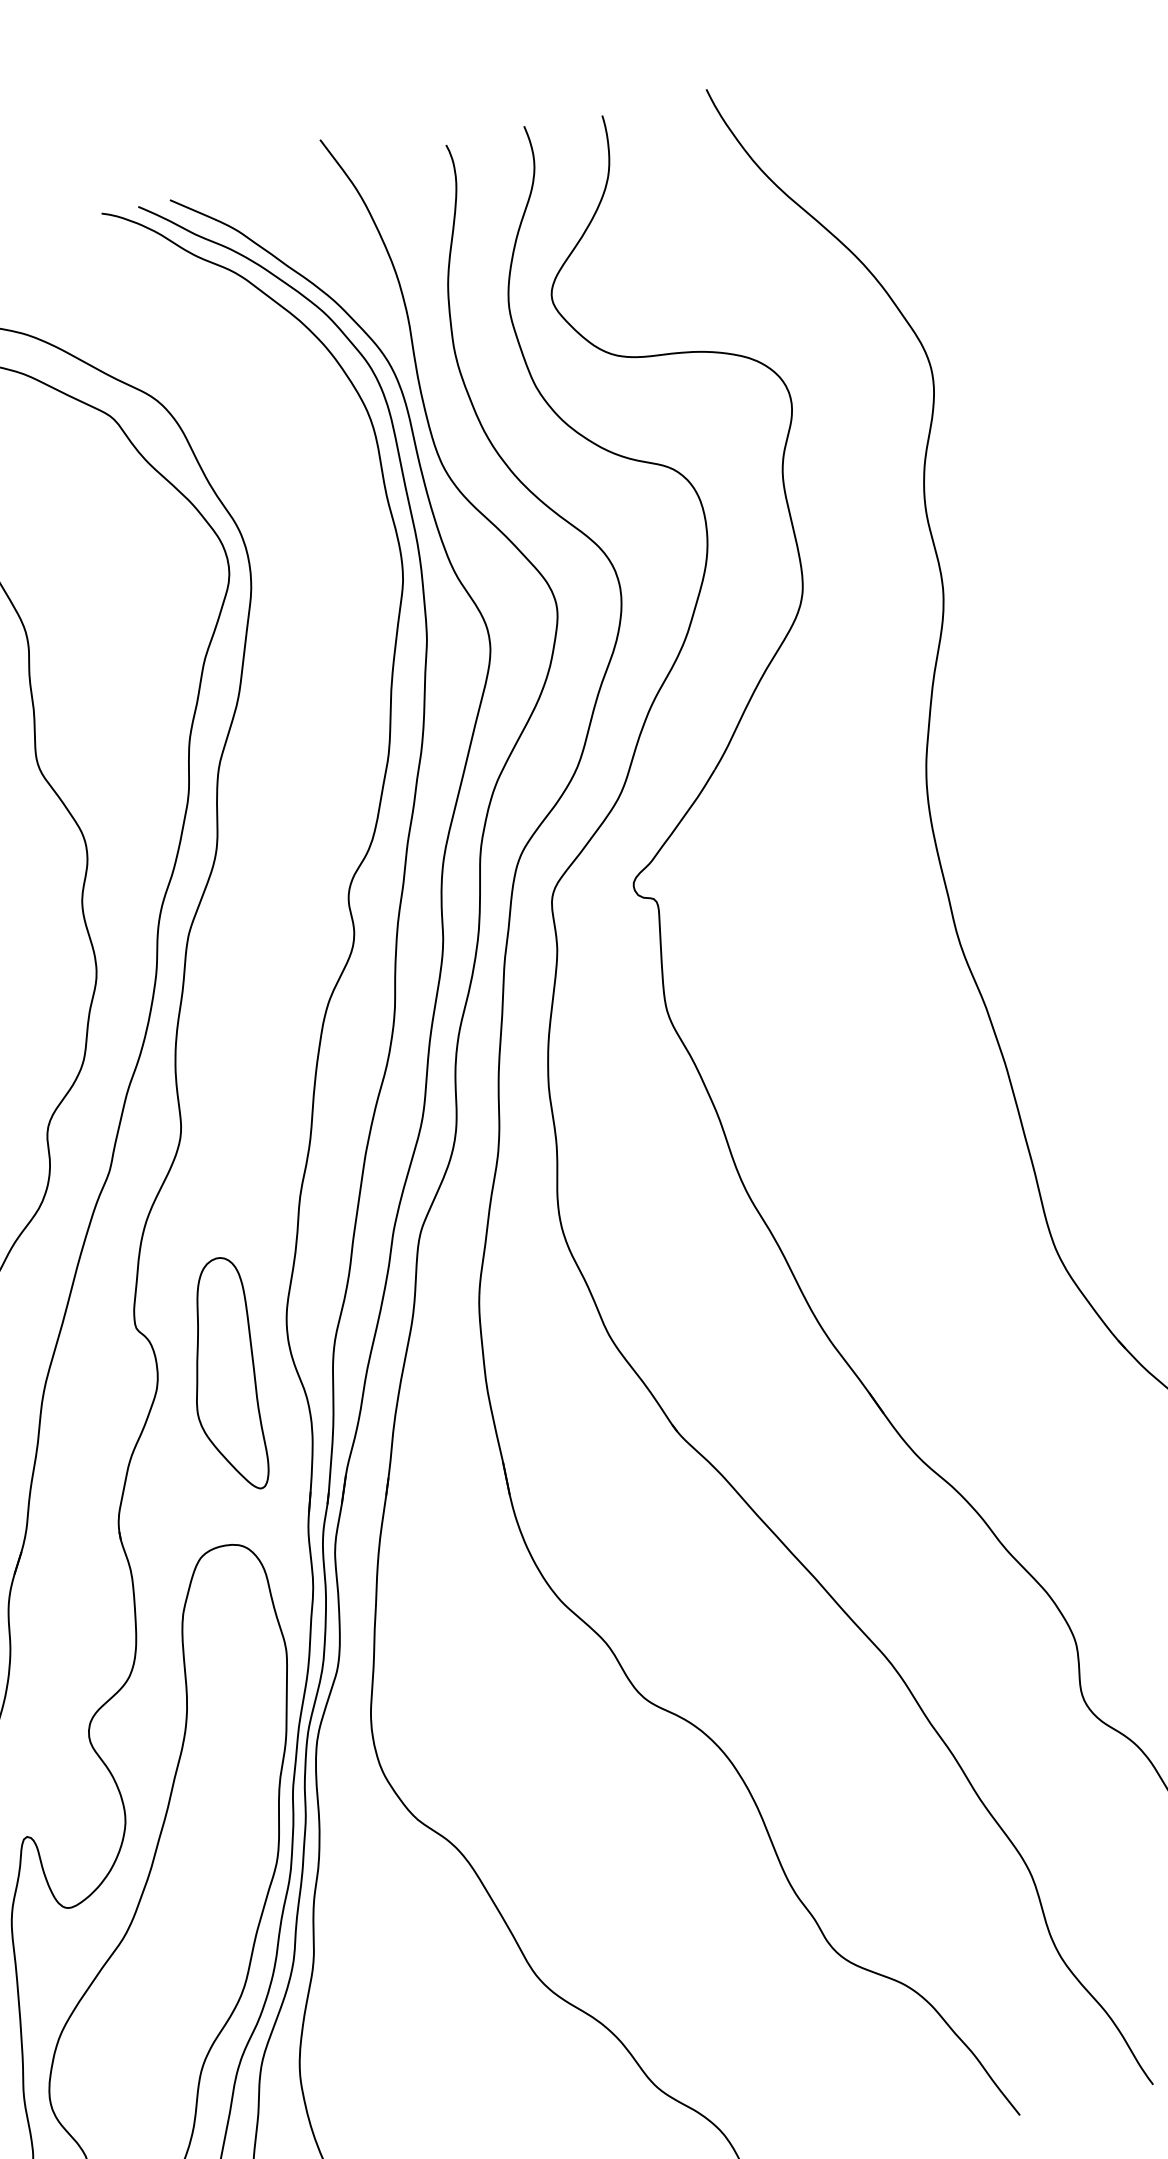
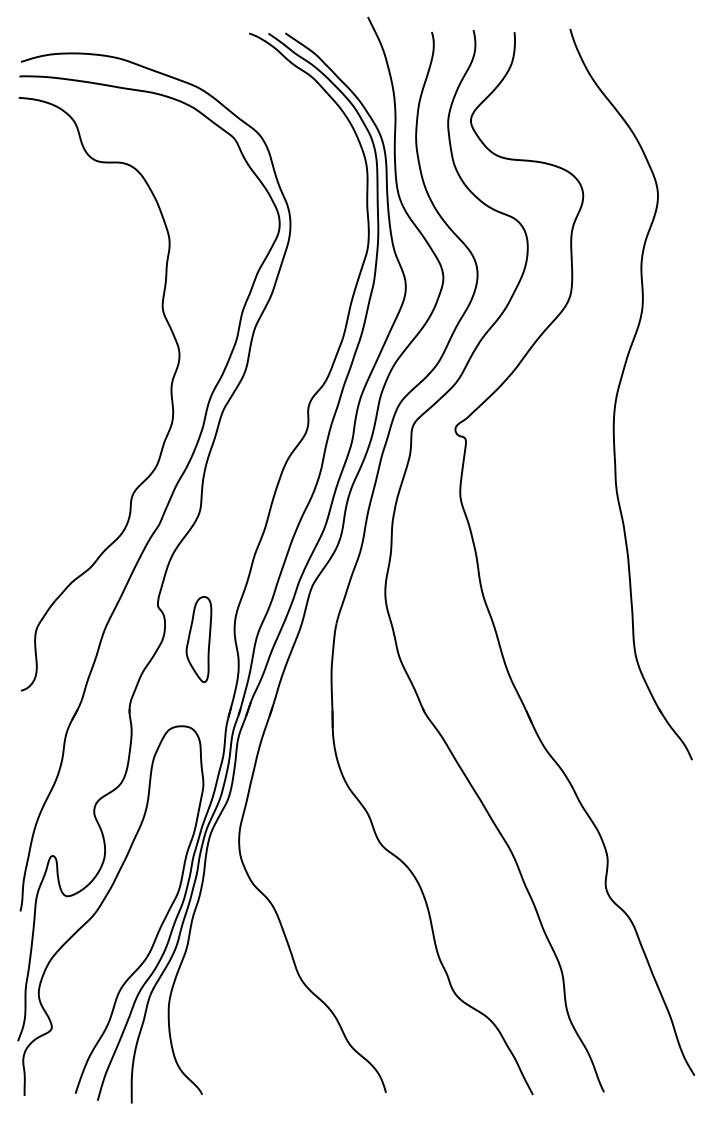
part: (224, 1375) -> (198, 639), size x0.7

